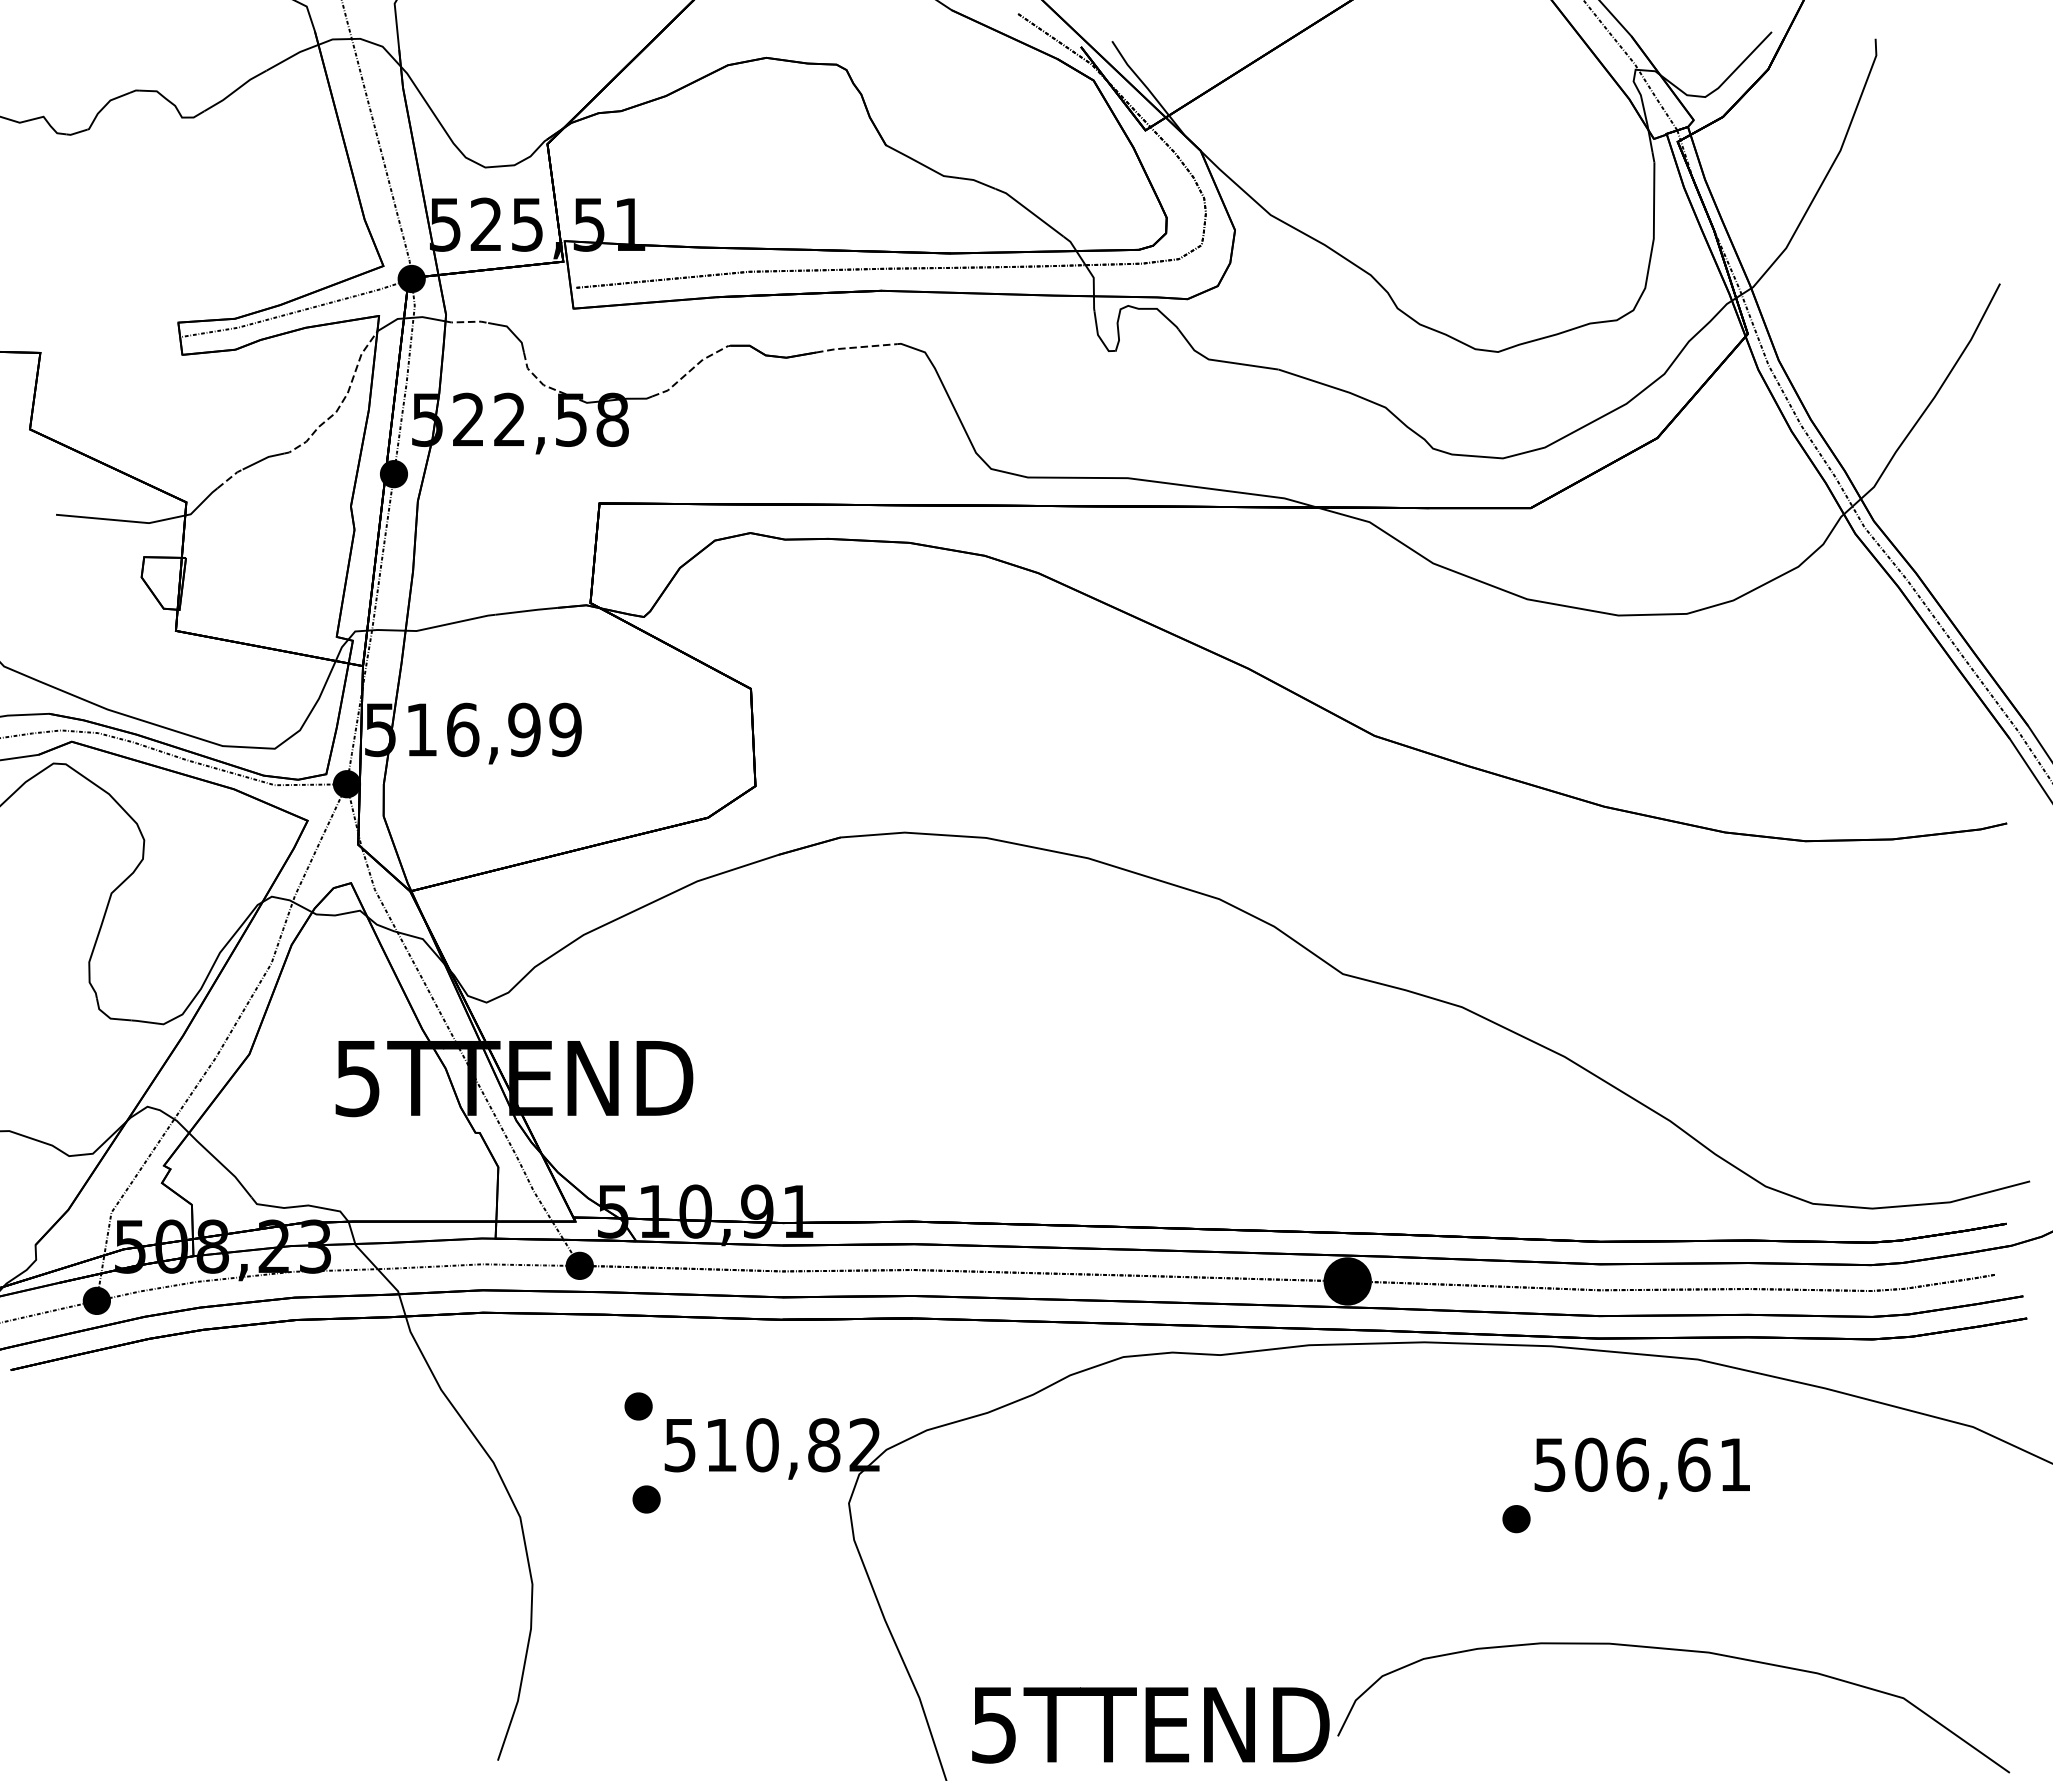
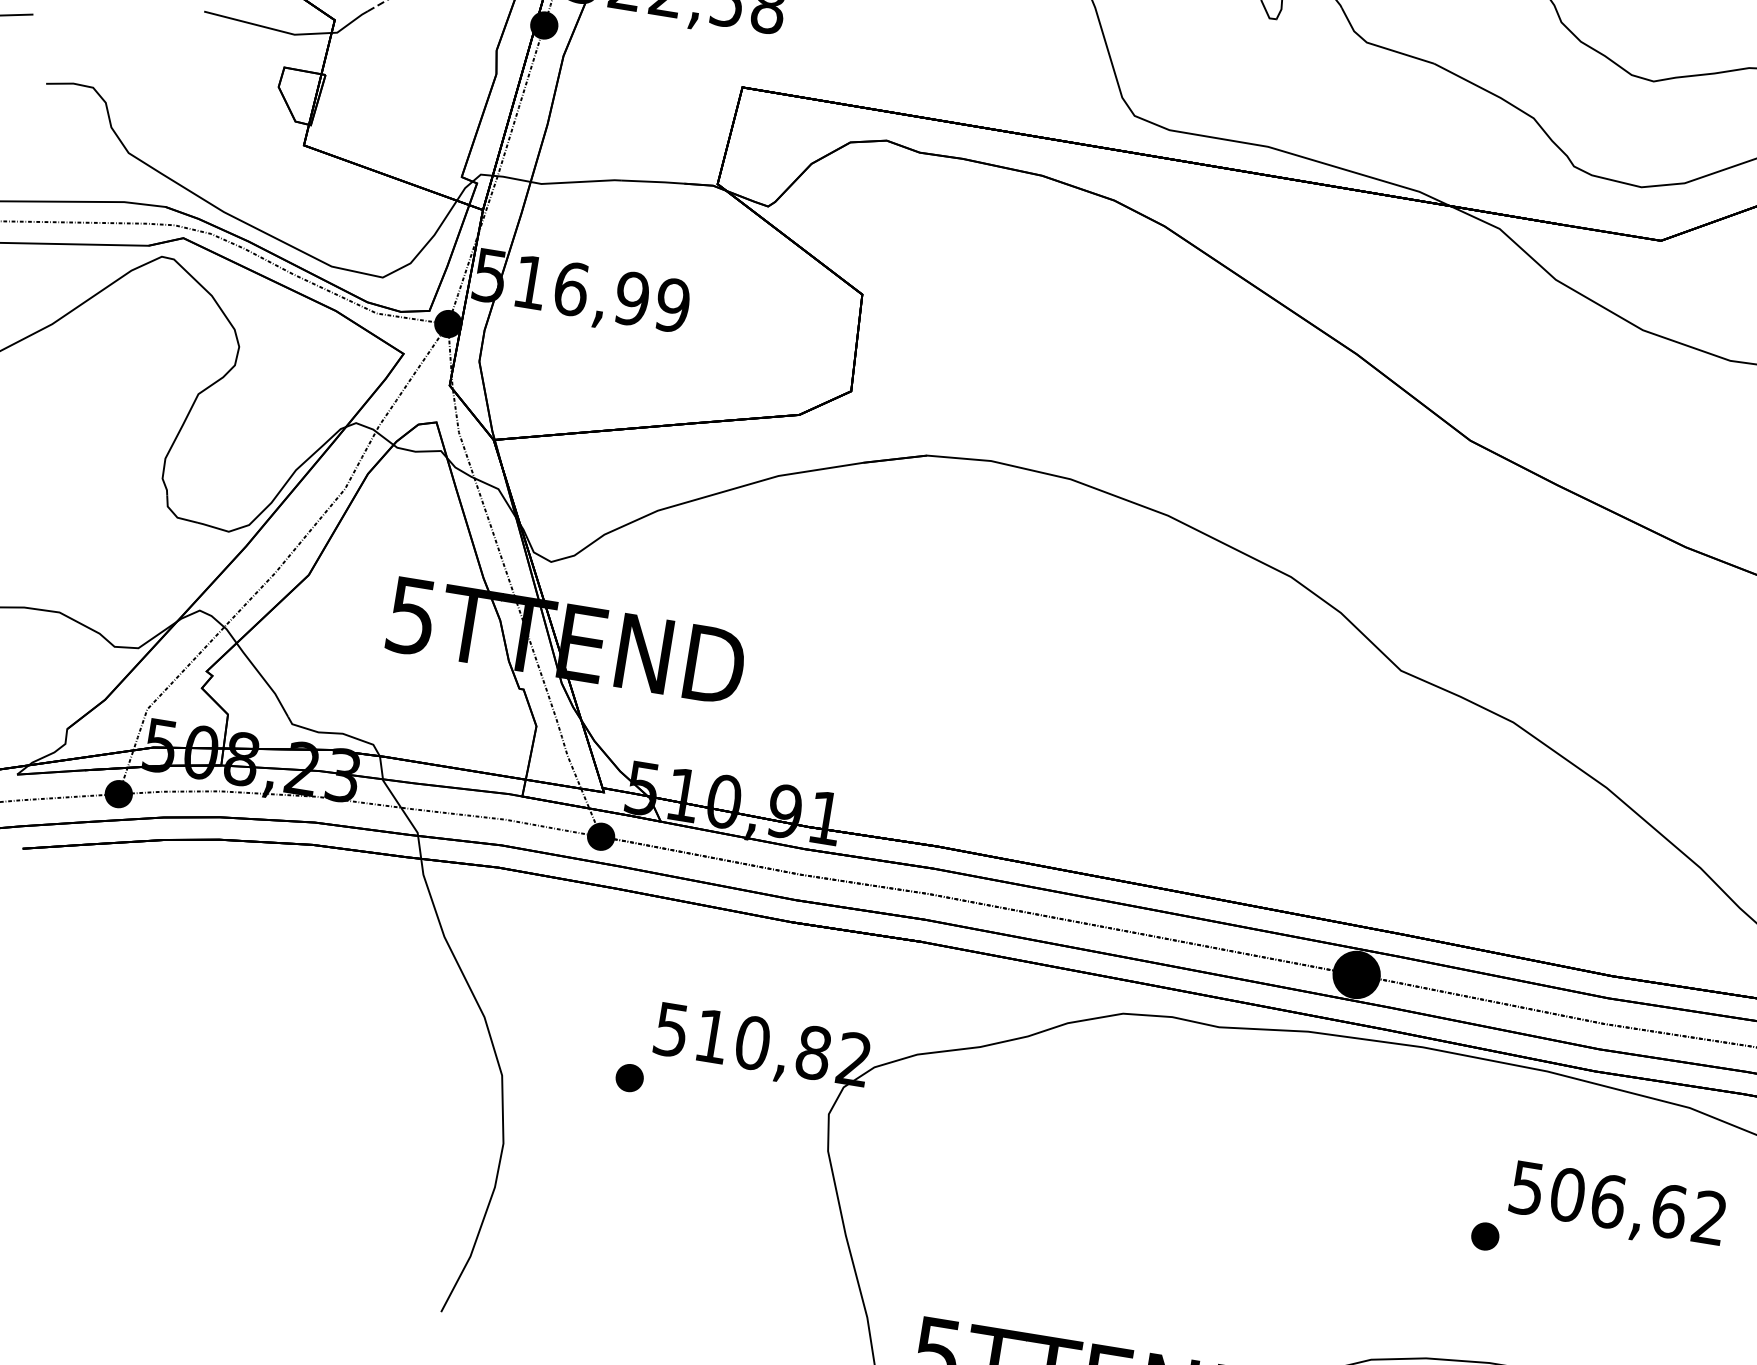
part: (638, 1406) -> (636, 984), removed
text: (1734, 1463) -> (1709, 1216), 506,61 -> 506,62

